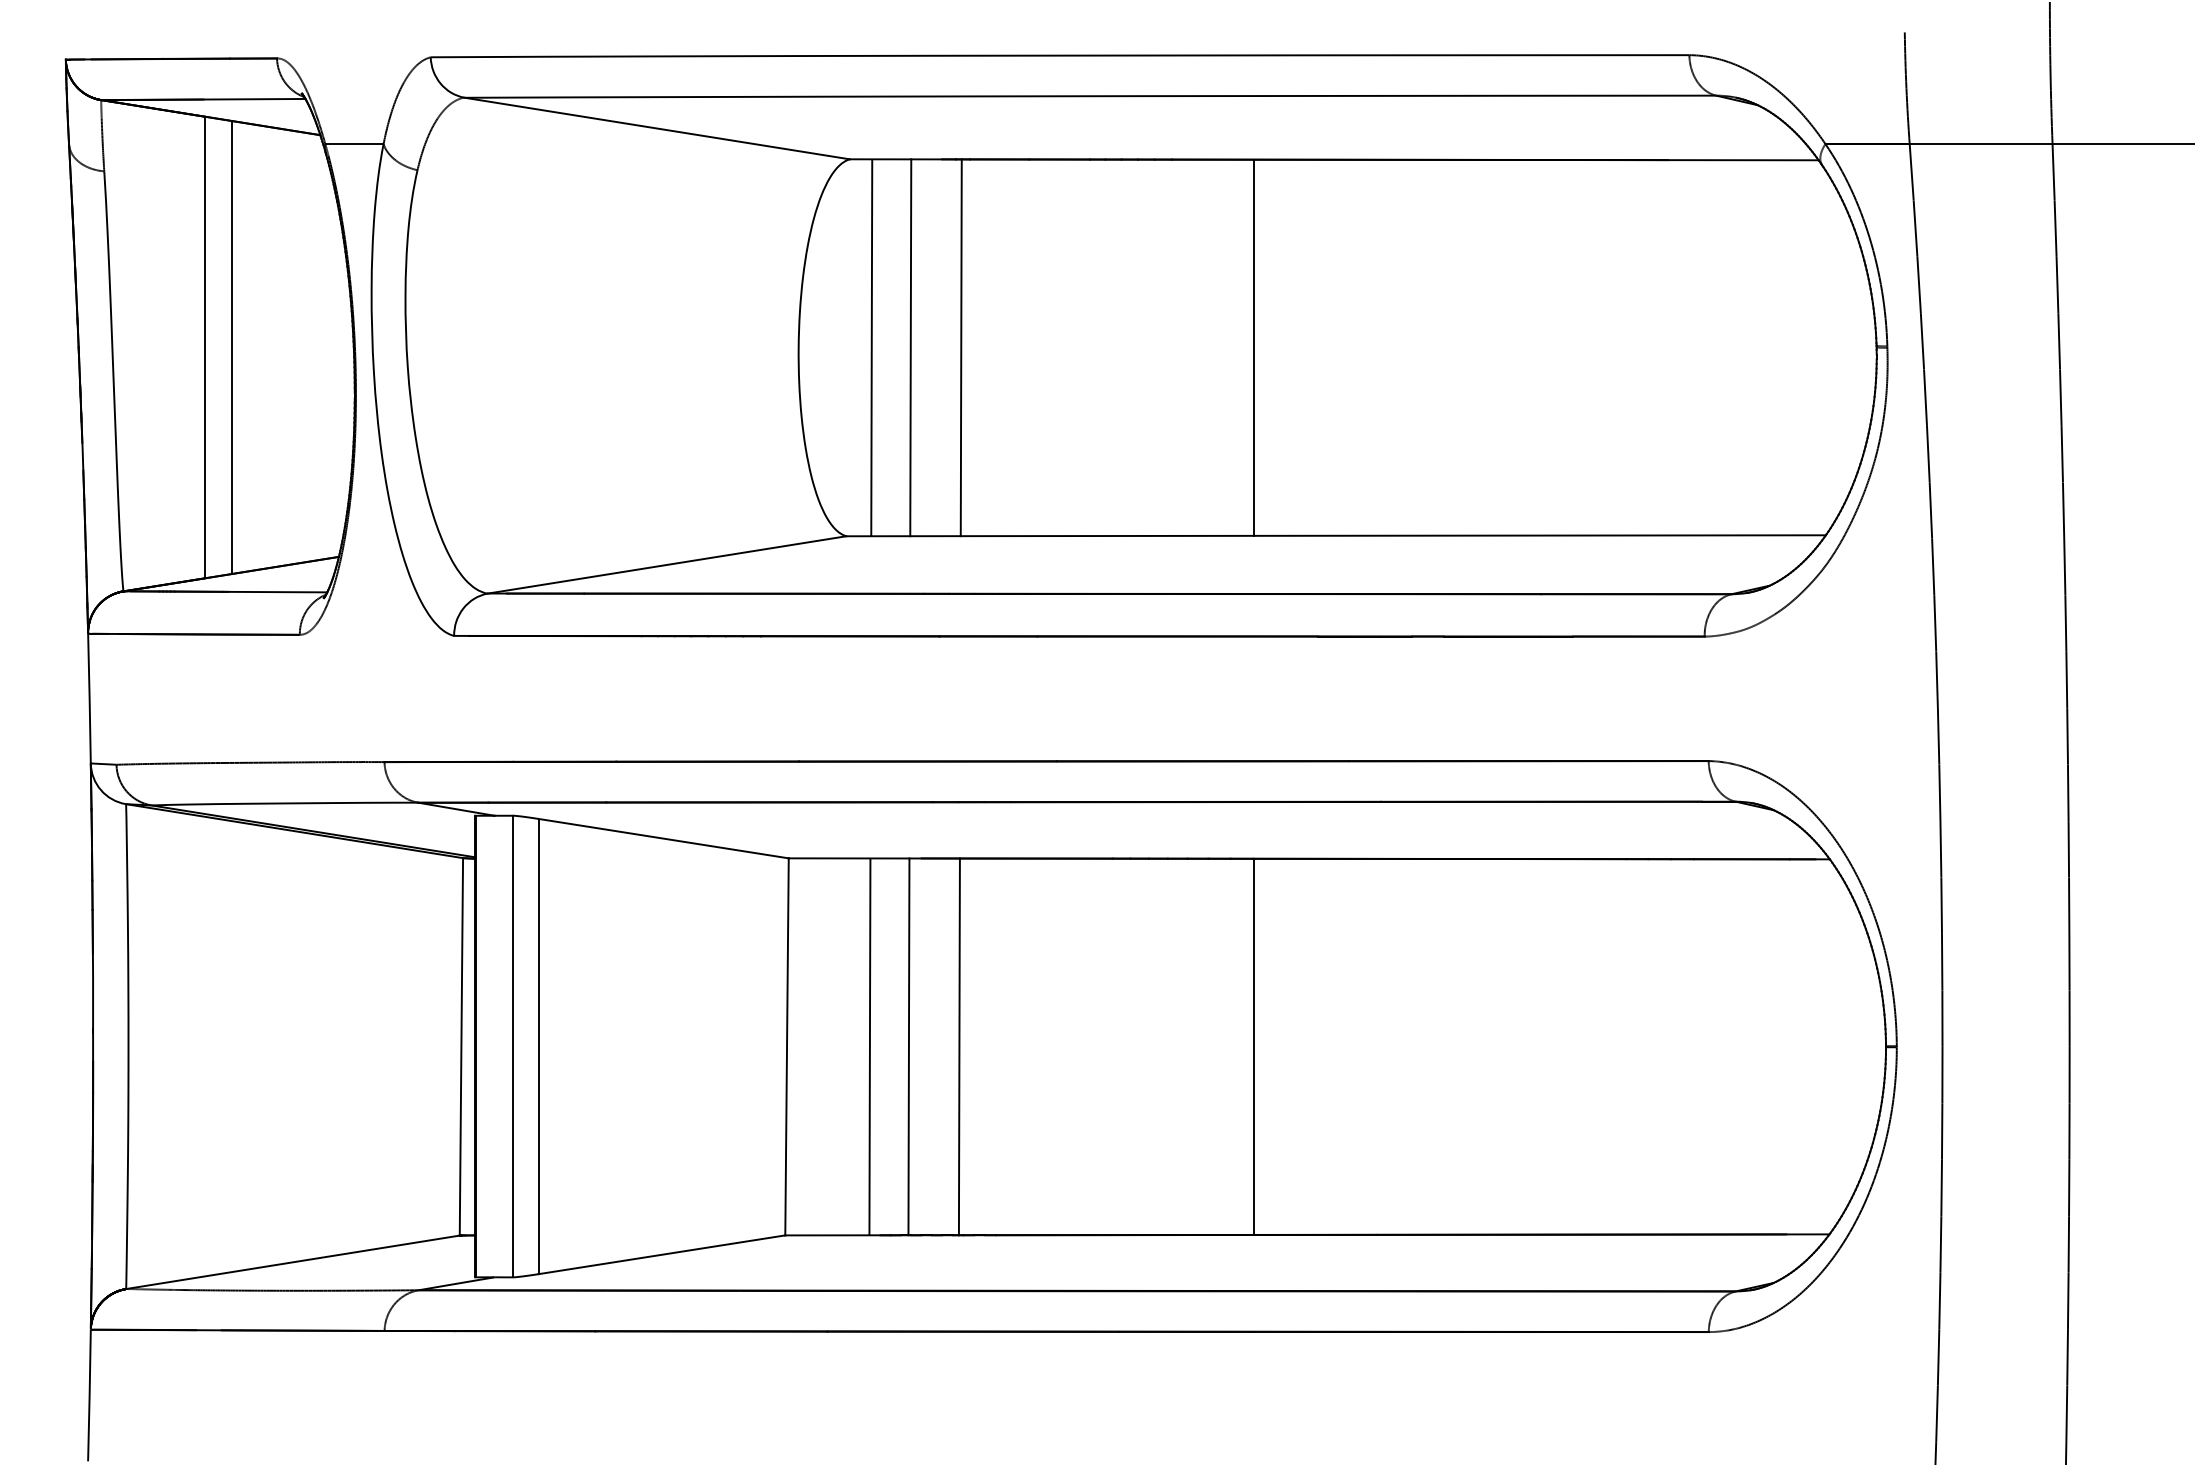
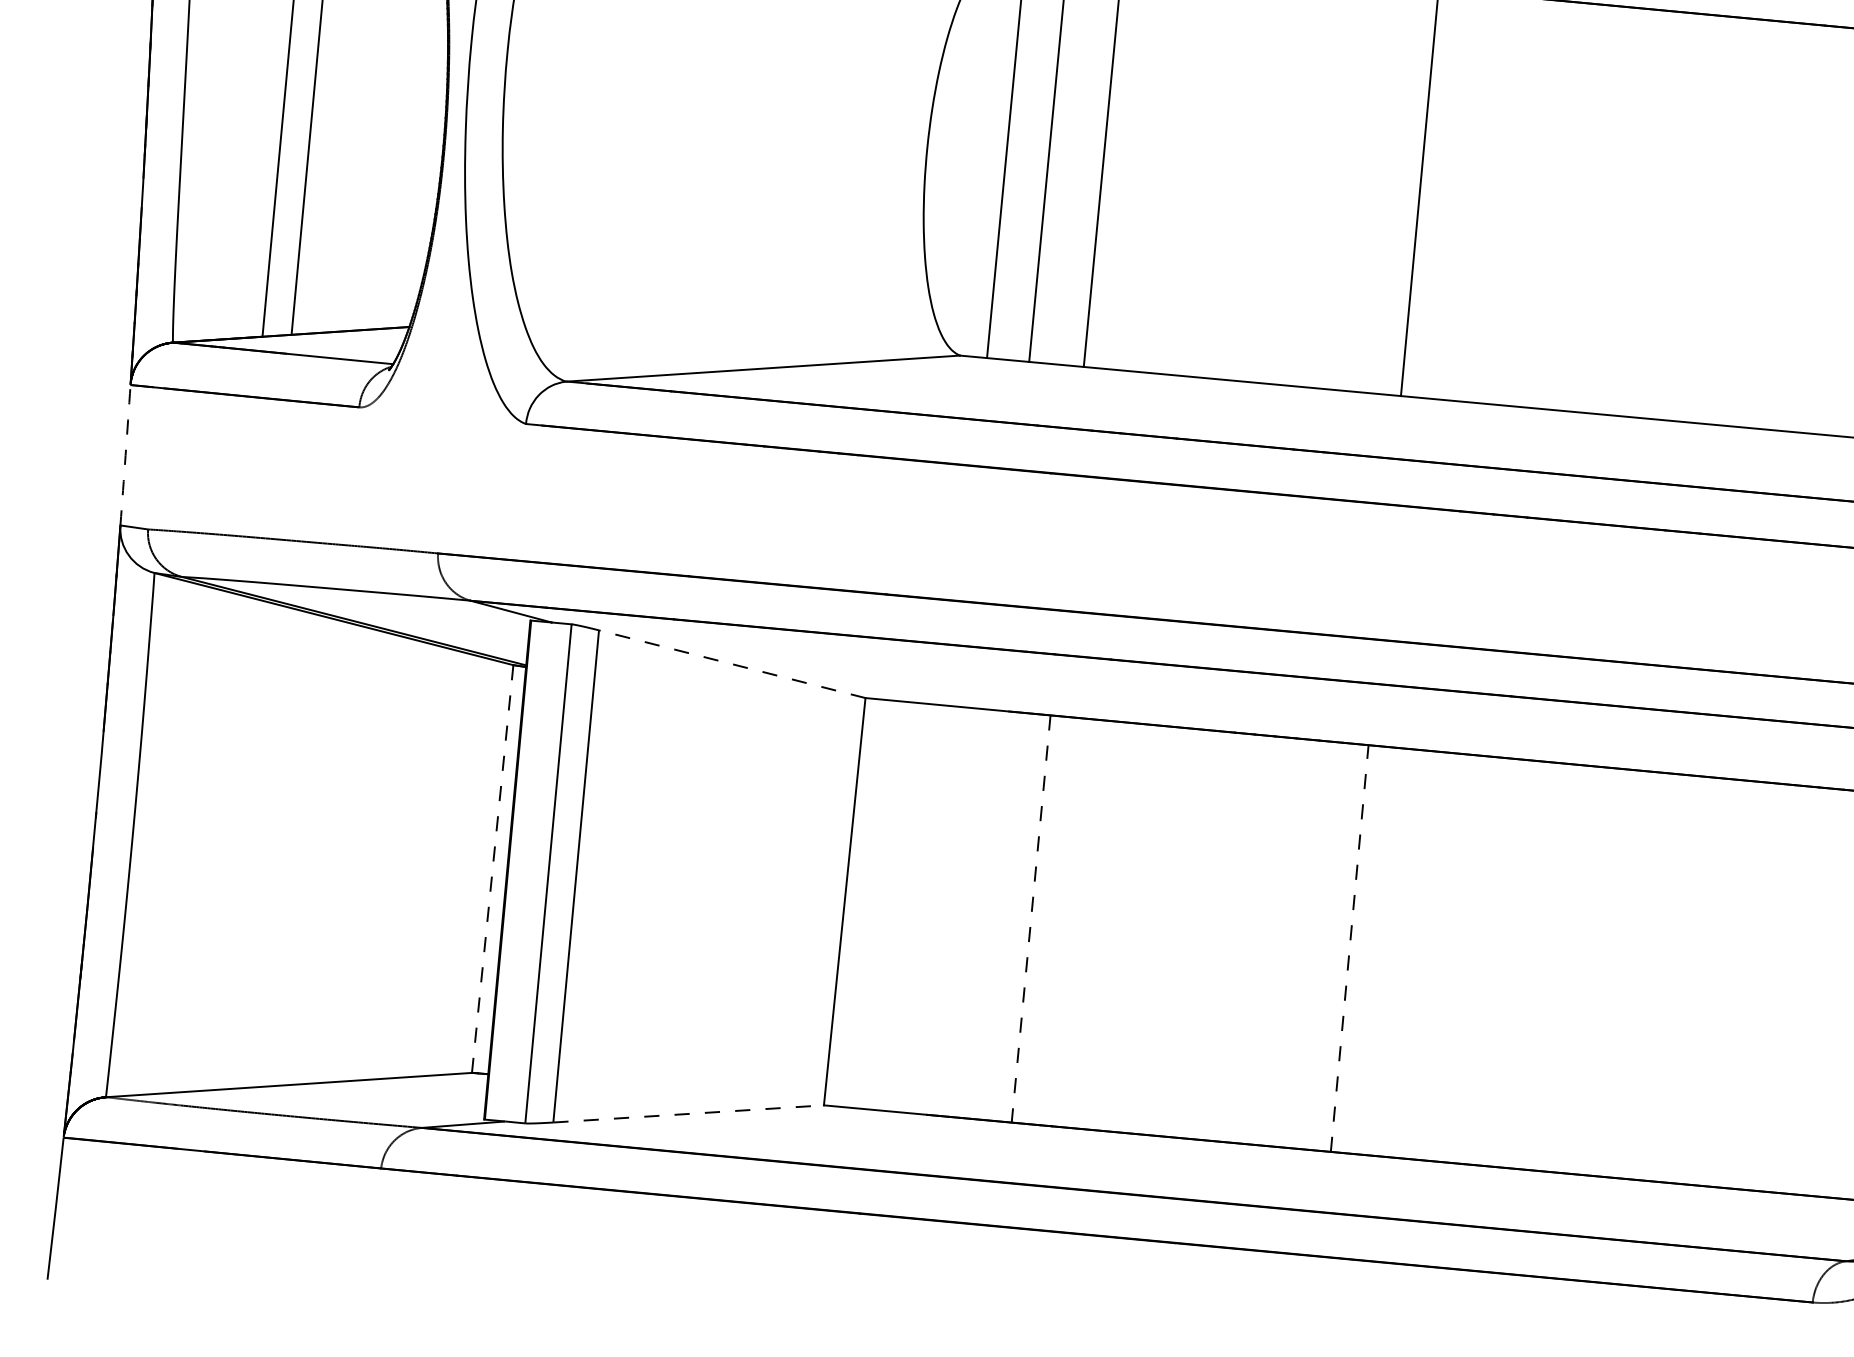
arc: (89, 698) -> (125, 455), solid -> dashed
line: (663, 838) -> (732, 664), solid -> dashed
line: (461, 1046) -> (492, 868), solid -> dashed
line: (869, 1046) -> (933, 909), removed
line: (908, 1046) -> (976, 913), removed
line: (1254, 1046) -> (1350, 948), solid -> dashed
line: (959, 1047) -> (1031, 919), solid -> dashed
line: (661, 1254) -> (688, 1113), solid -> dashed

